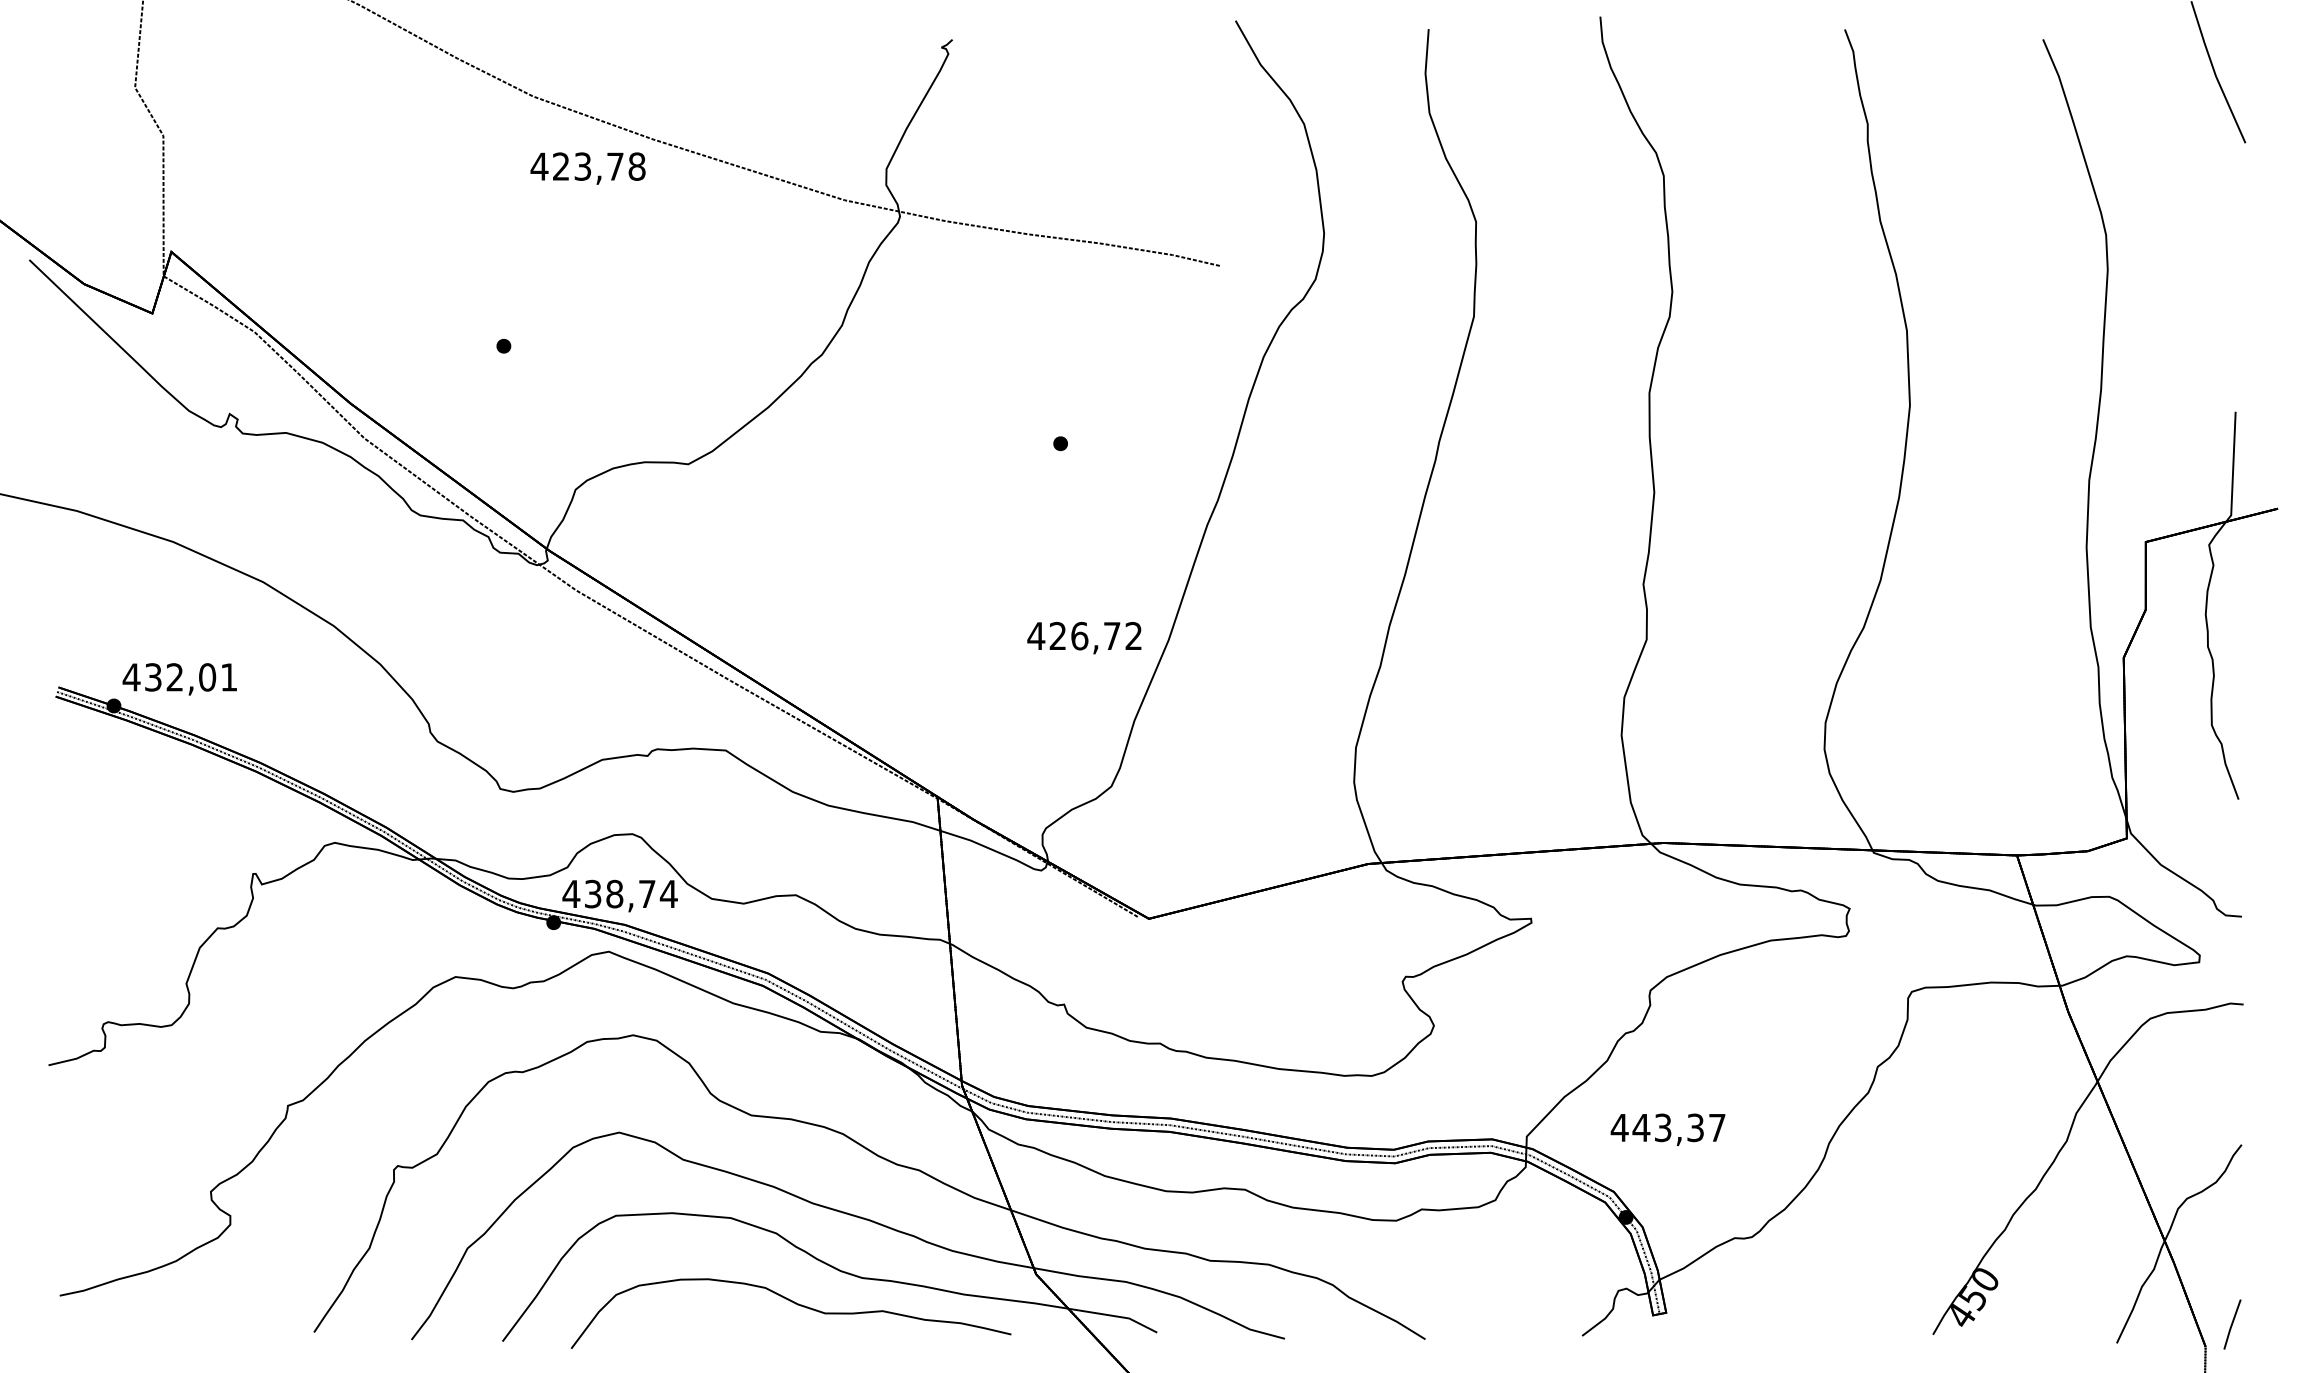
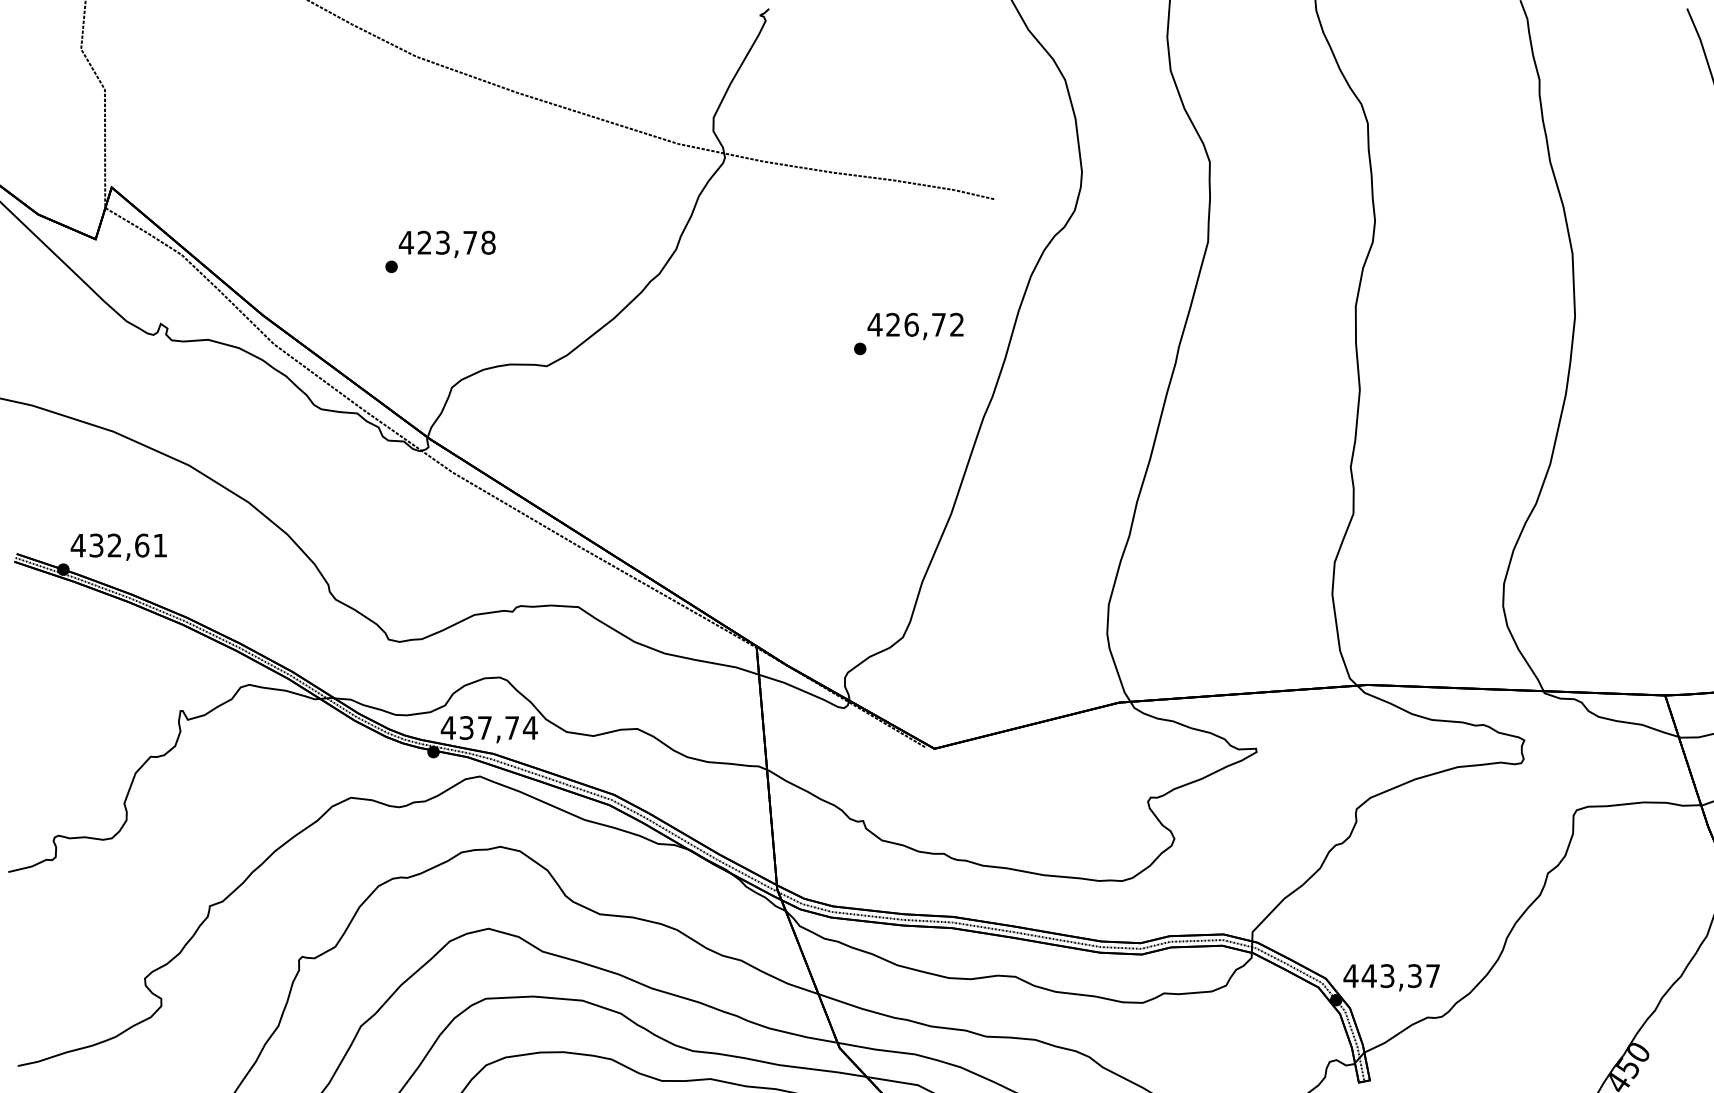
text: (587, 168) -> (446, 244), moved
text: (1084, 637) -> (915, 325), moved
text: (207, 677) -> (142, 545), 432,01 -> 432,61
text: (614, 893) -> (484, 727), 438,74 -> 437,74
text: (1667, 1129) -> (1391, 977), moved

